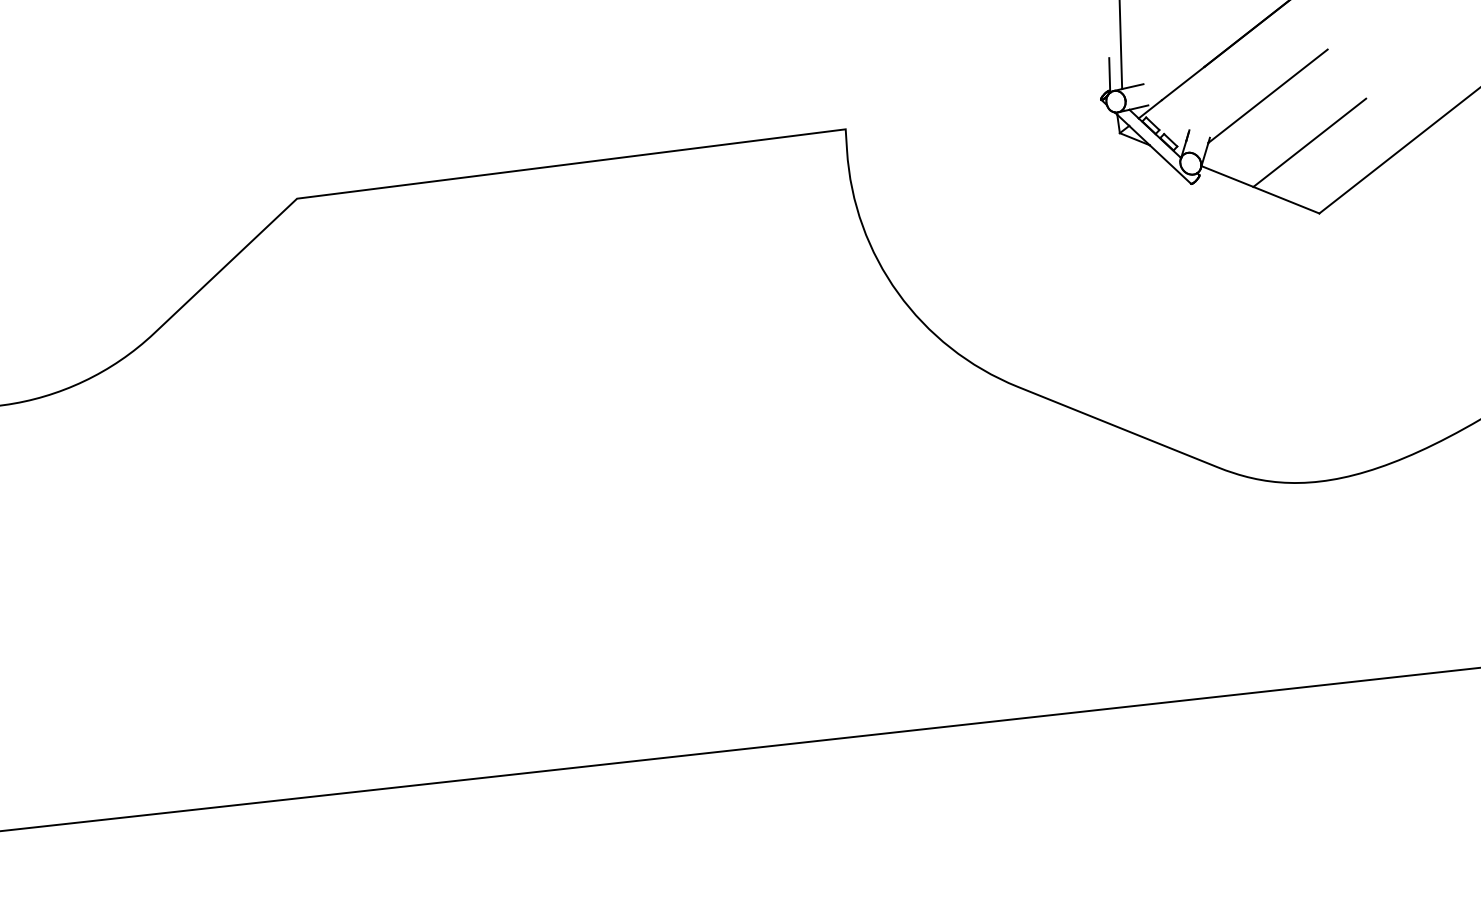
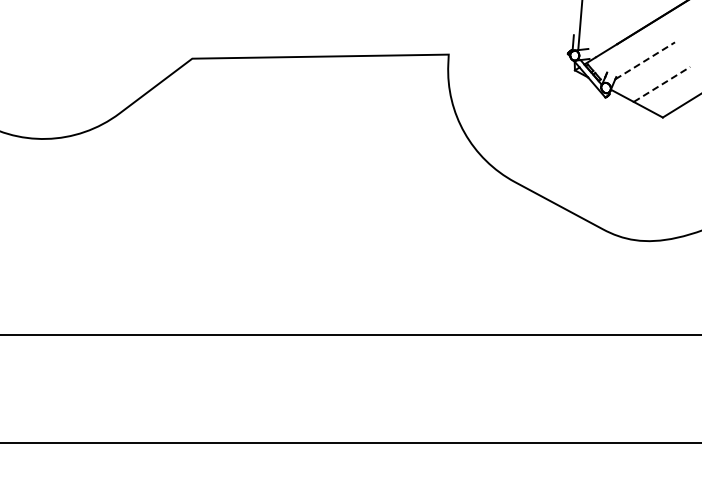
line: (1268, 95) -> (645, 60), solid -> dashed
line: (1310, 142) -> (662, 84), solid -> dashed

